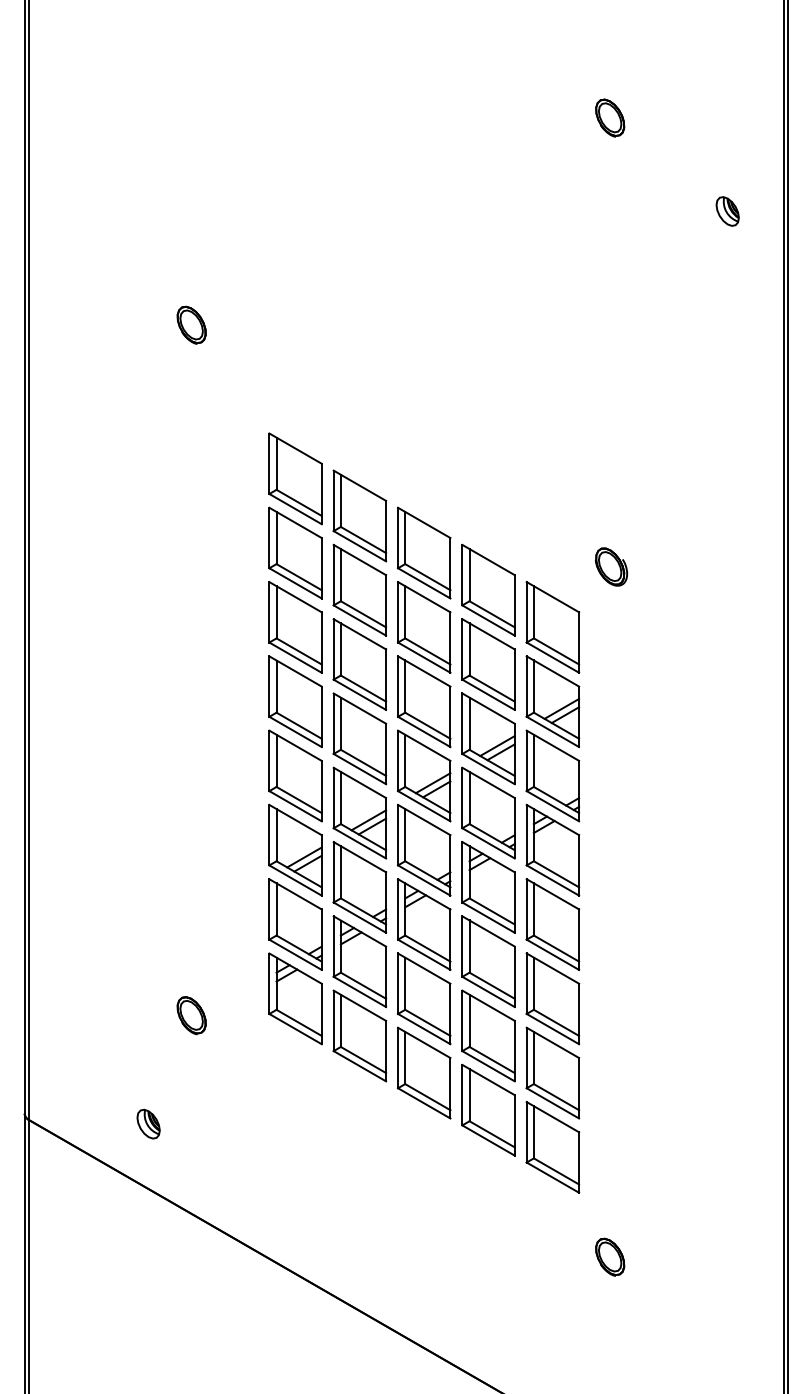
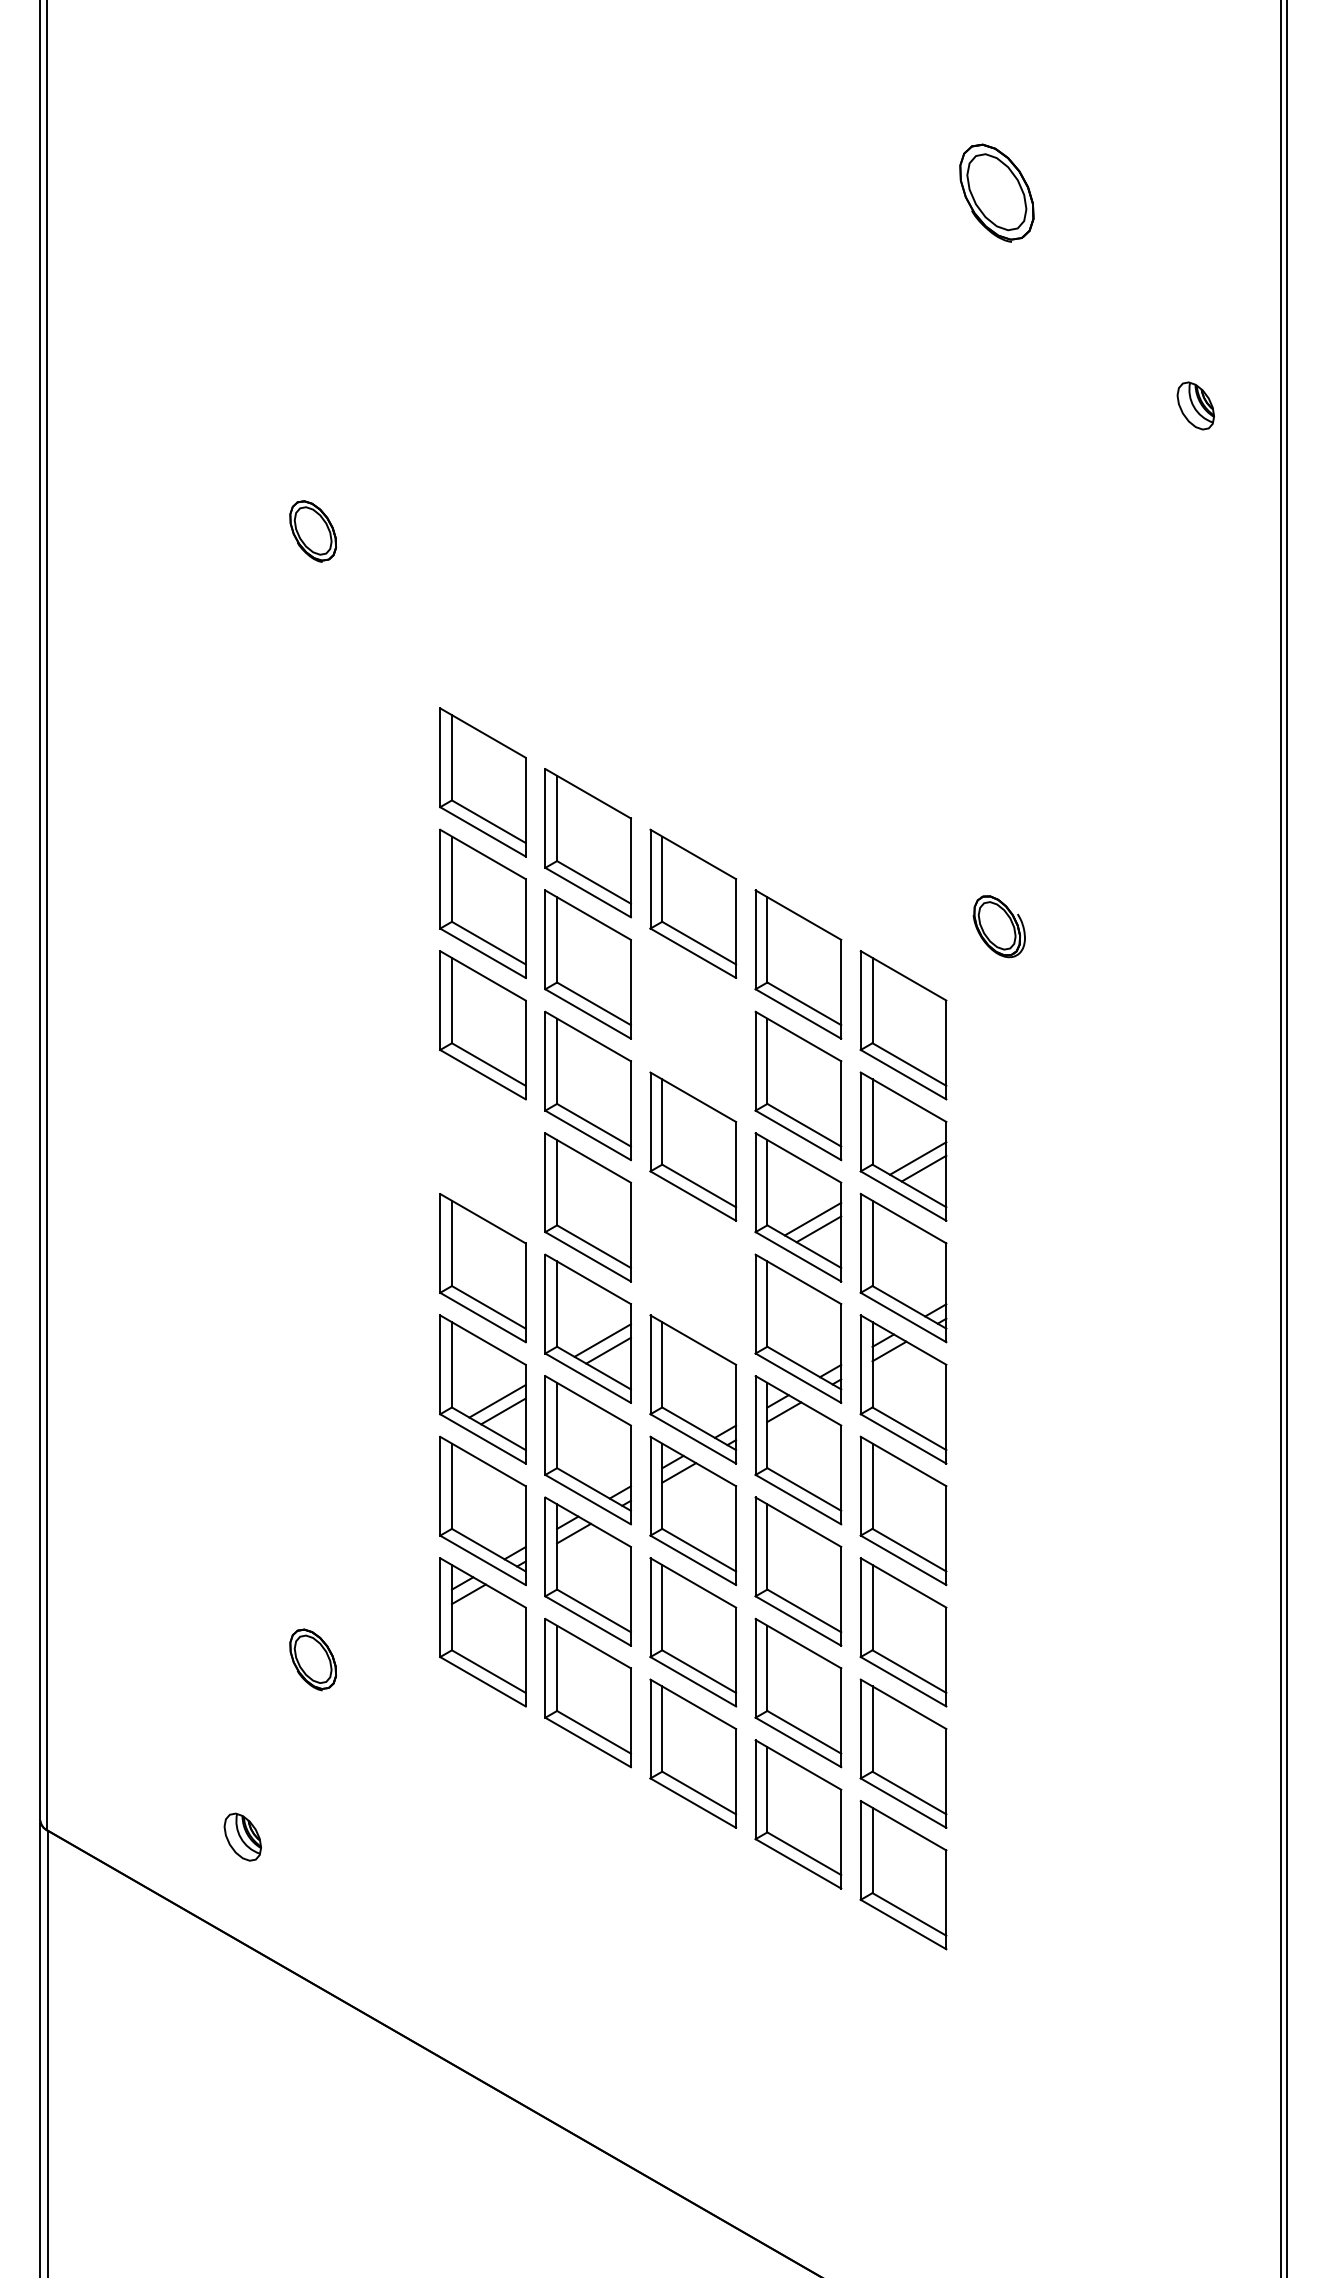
part: (610, 117) -> (997, 191), size x1.6
part: (727, 211) -> (1195, 405), moved
part: (423, 627) -> (692, 1025), removed
part: (295, 701) -> (482, 1146), removed
part: (424, 775) -> (693, 1267), removed
part: (610, 1256) -> (997, 2053), removed

